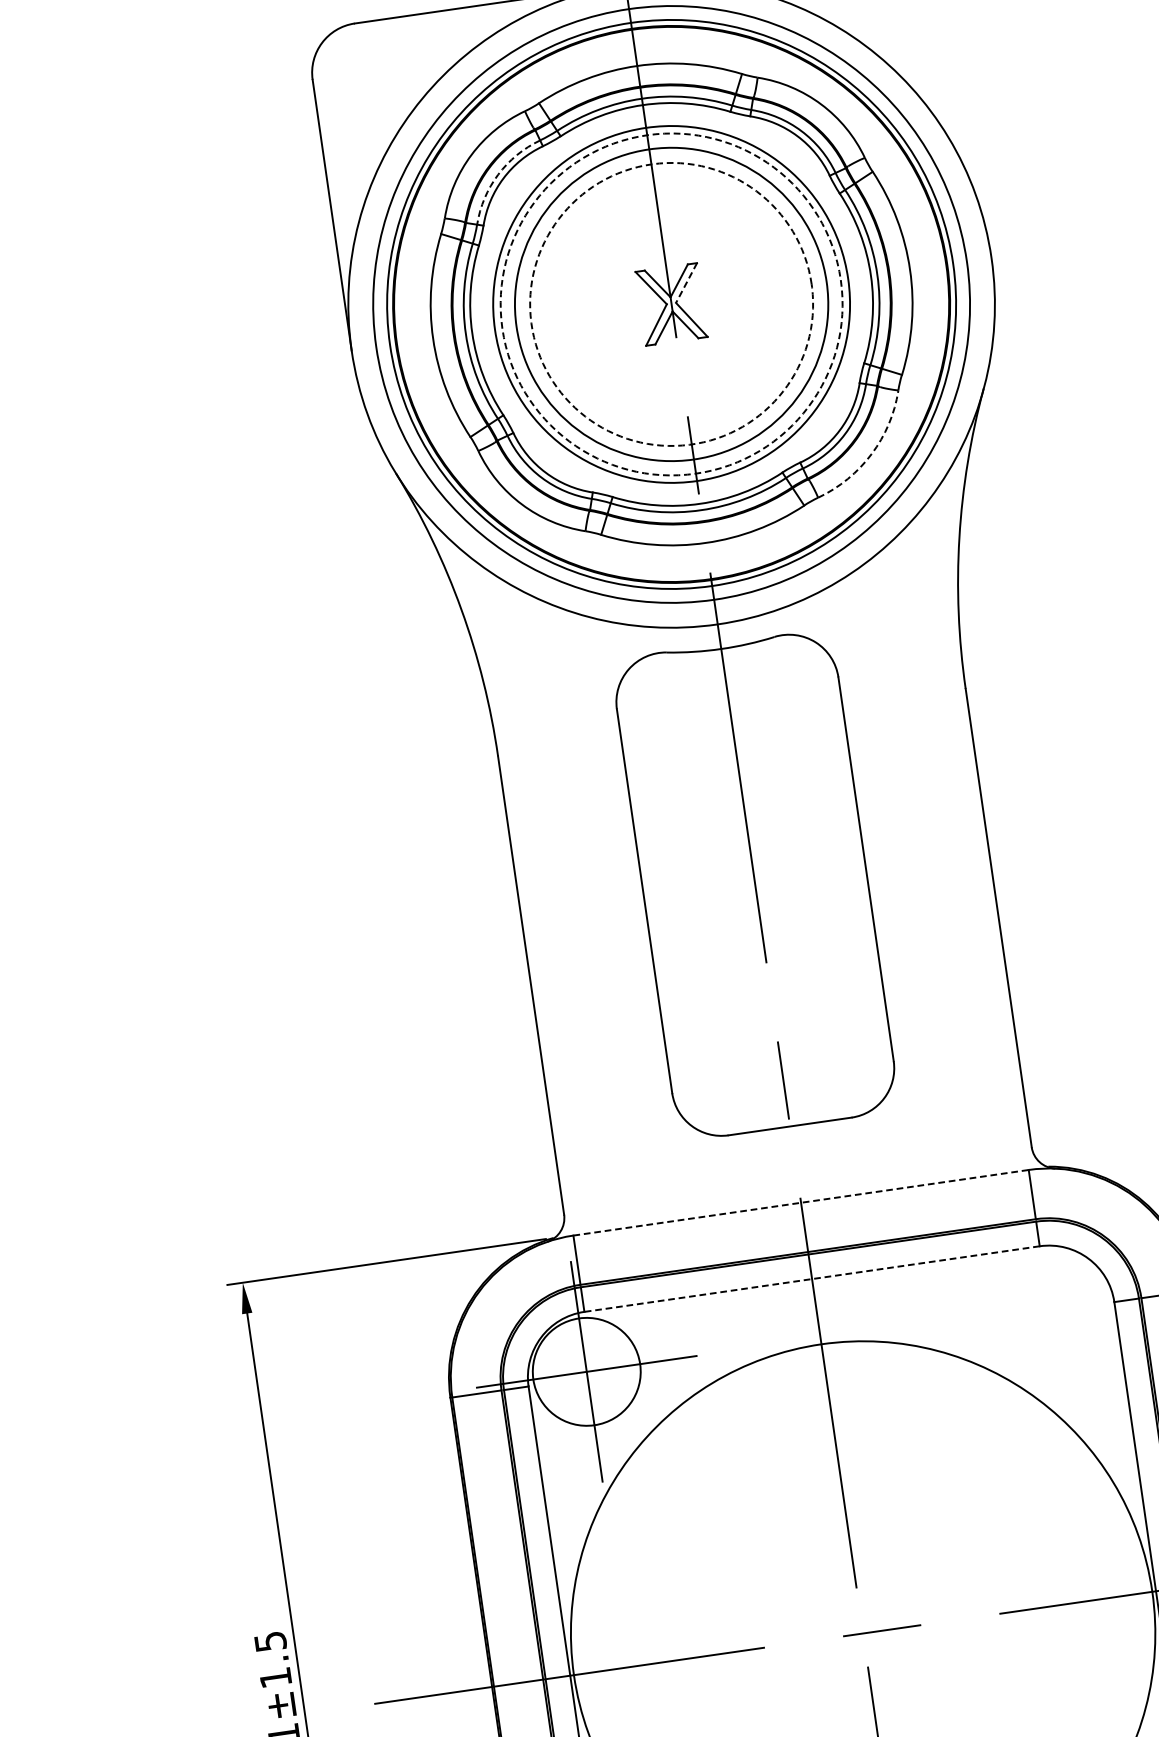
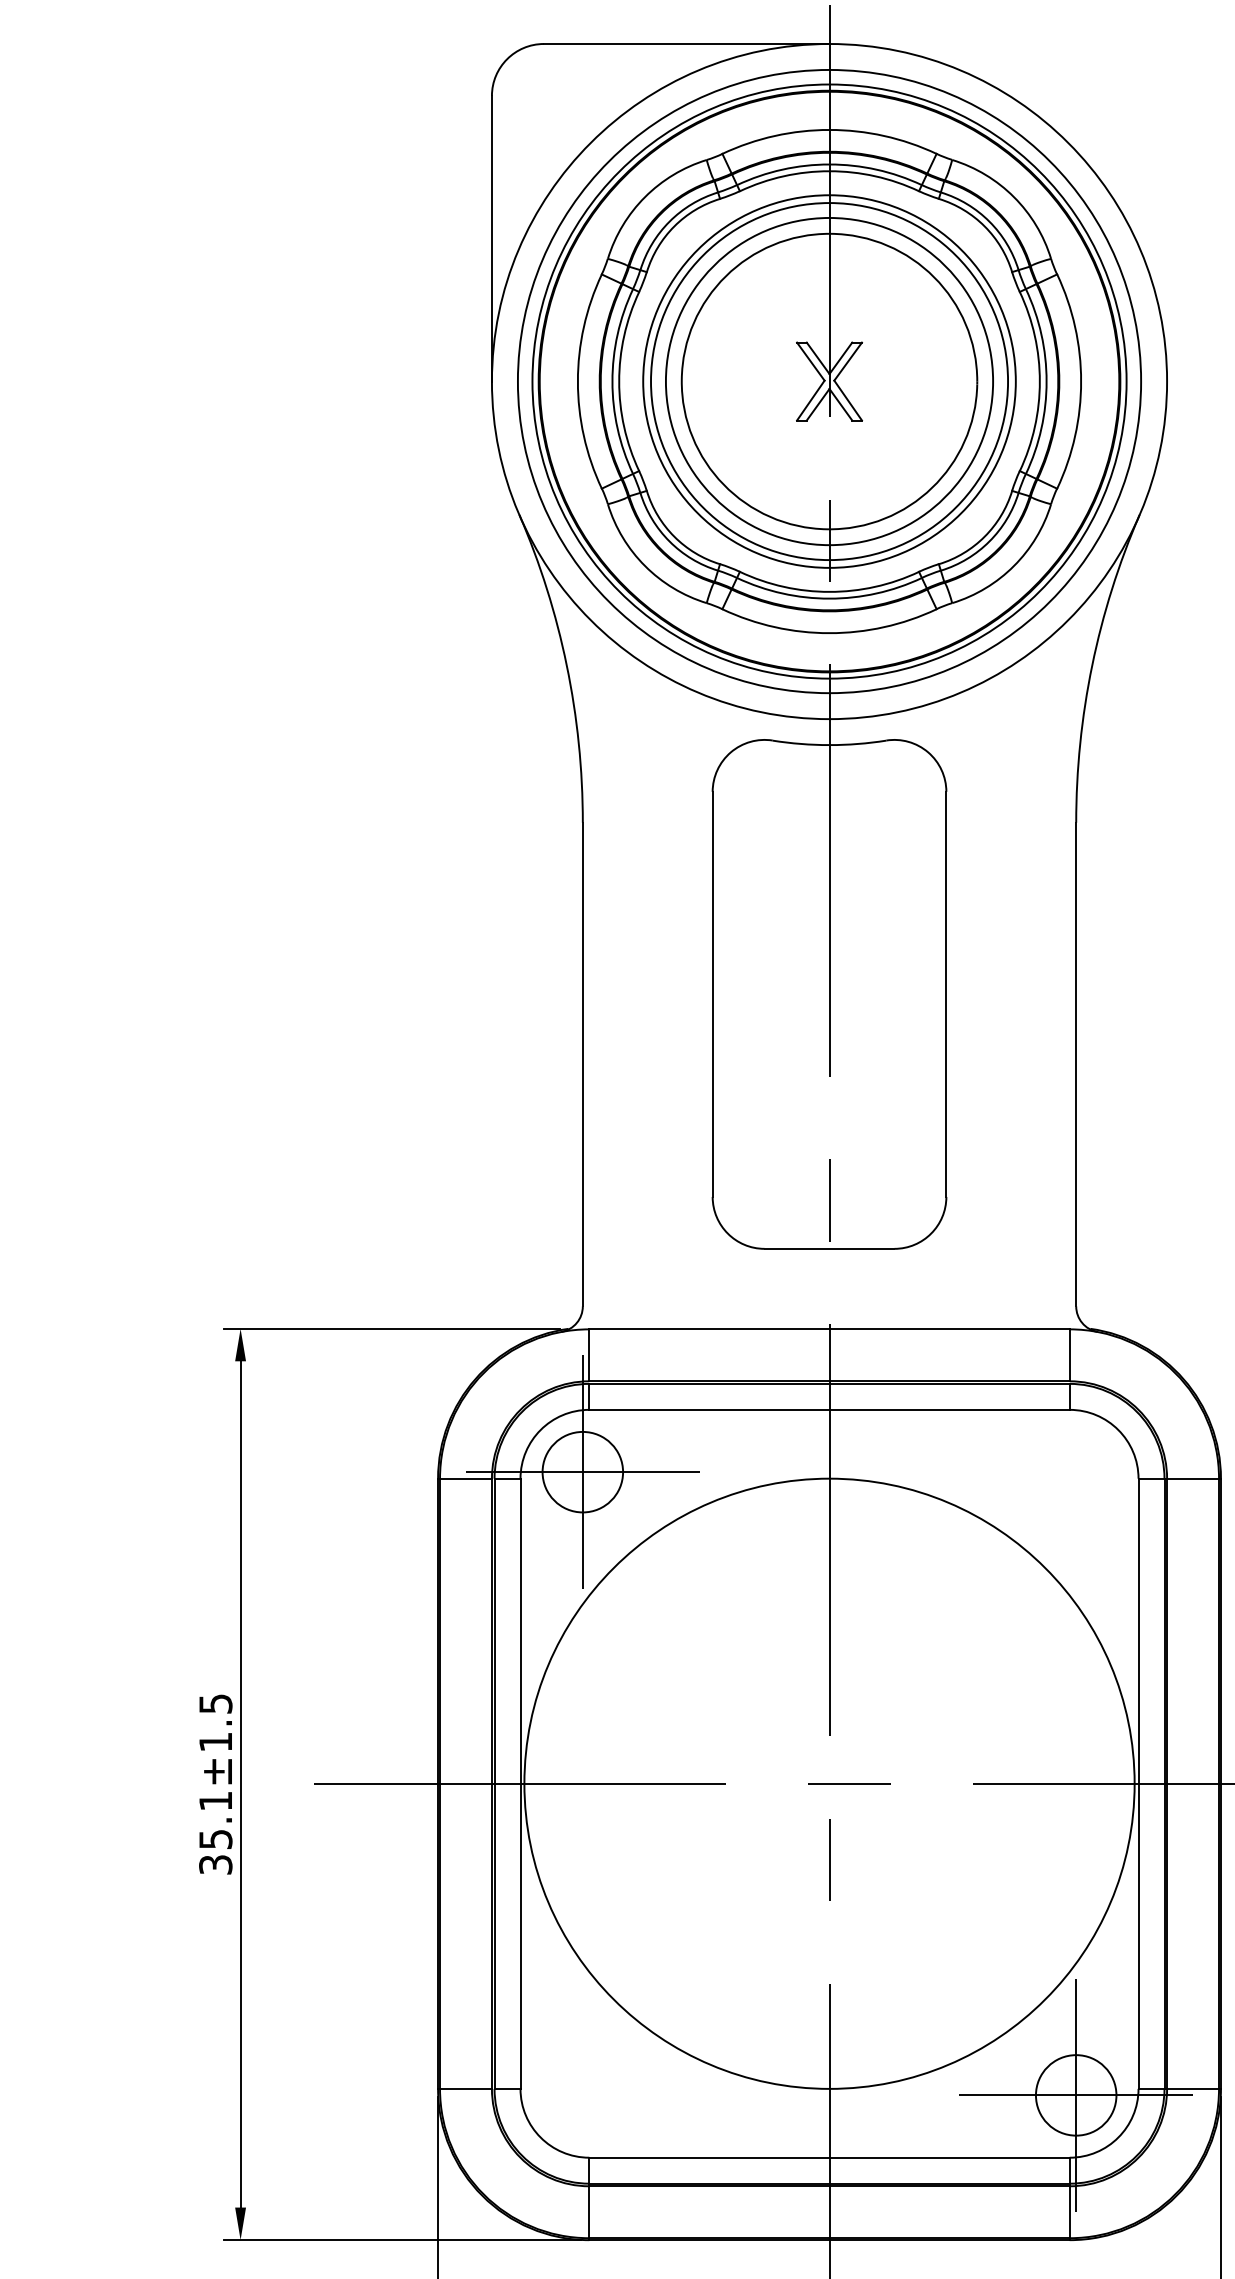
arc: (498, 174) -> (669, 221), dashed -> solid
line: (686, 282) -> (848, 361), dashed -> solid
circle: (671, 304) -> (829, 381), dashed -> solid
arc: (531, 323) -> (681, 380), dashed -> solid
arc: (872, 454) -> (1014, 566), dashed -> solid
line: (802, 1202) -> (830, 1329), dashed -> solid
line: (812, 1278) -> (829, 1409), dashed -> solid
circle: (586, 1371) -> (582, 1471), size x0.71

